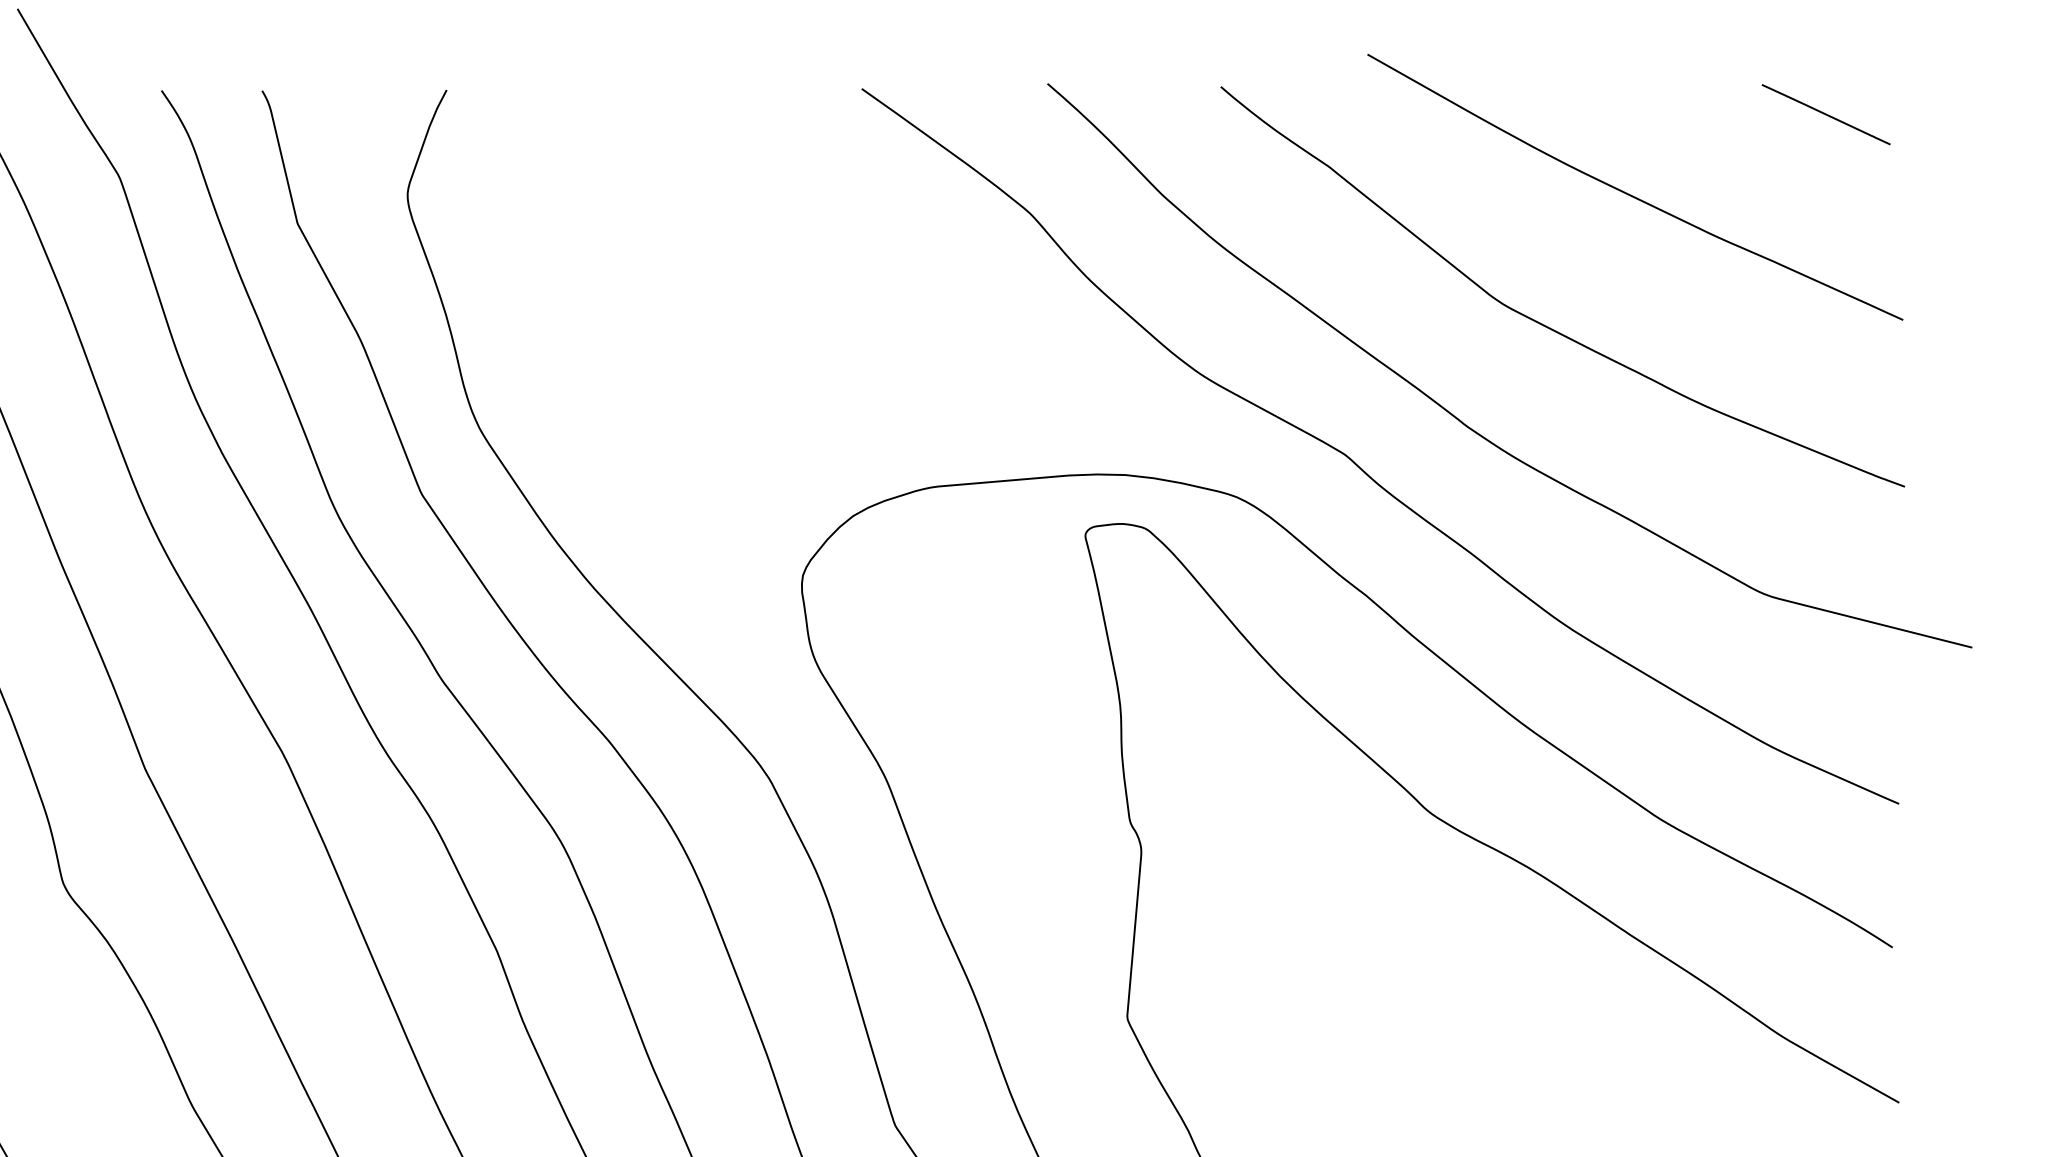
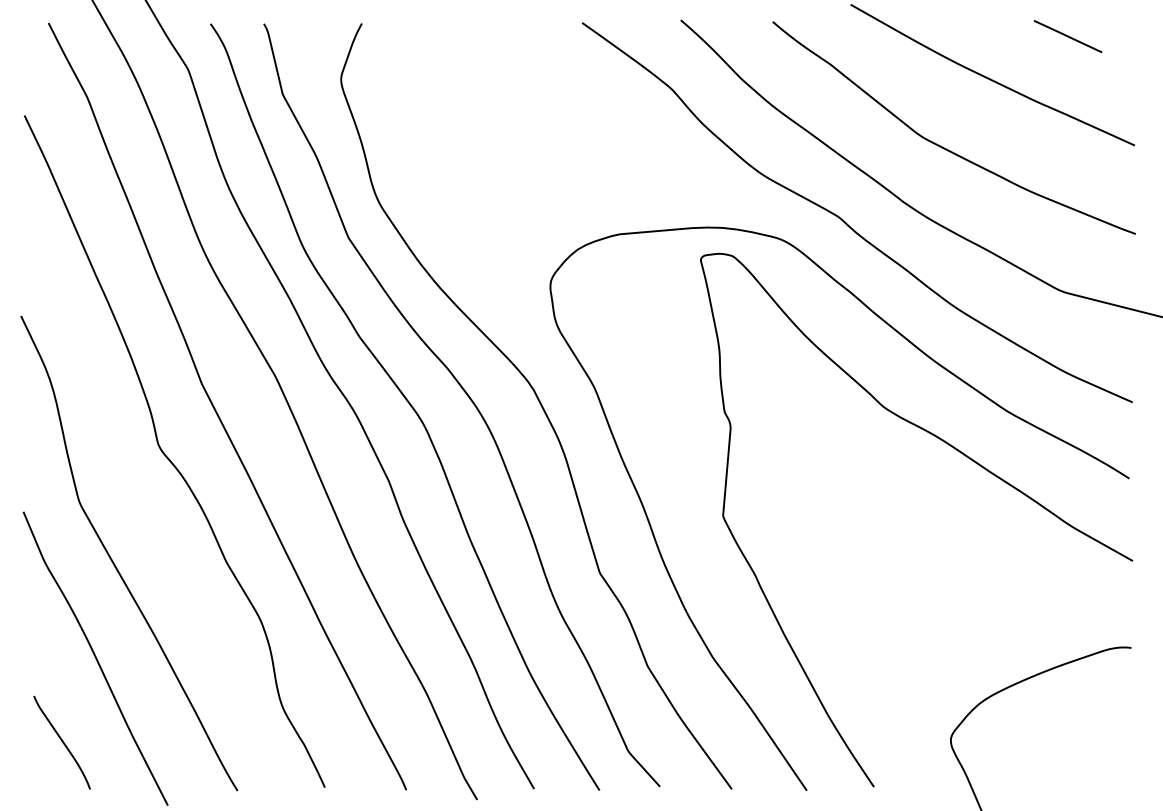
line: (1825, 114) -> (1067, 36), moved

